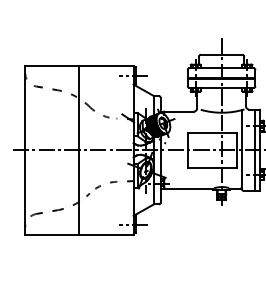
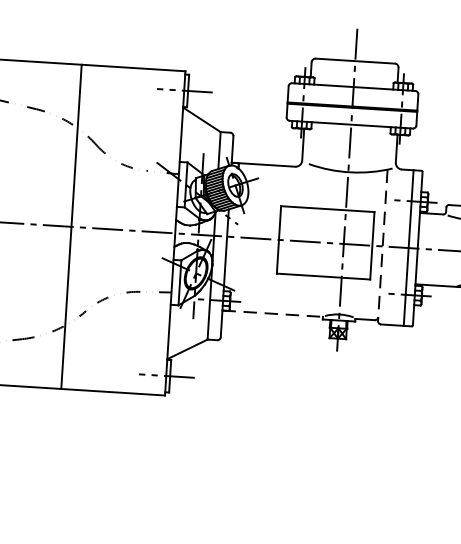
line: (241, 149) -> (382, 245), solid -> dashed
line: (187, 188) -> (273, 313), solid -> dashed

